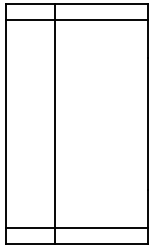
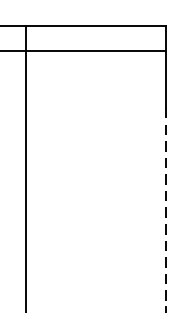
line: (147, 124) -> (164, 208), solid -> dashed

